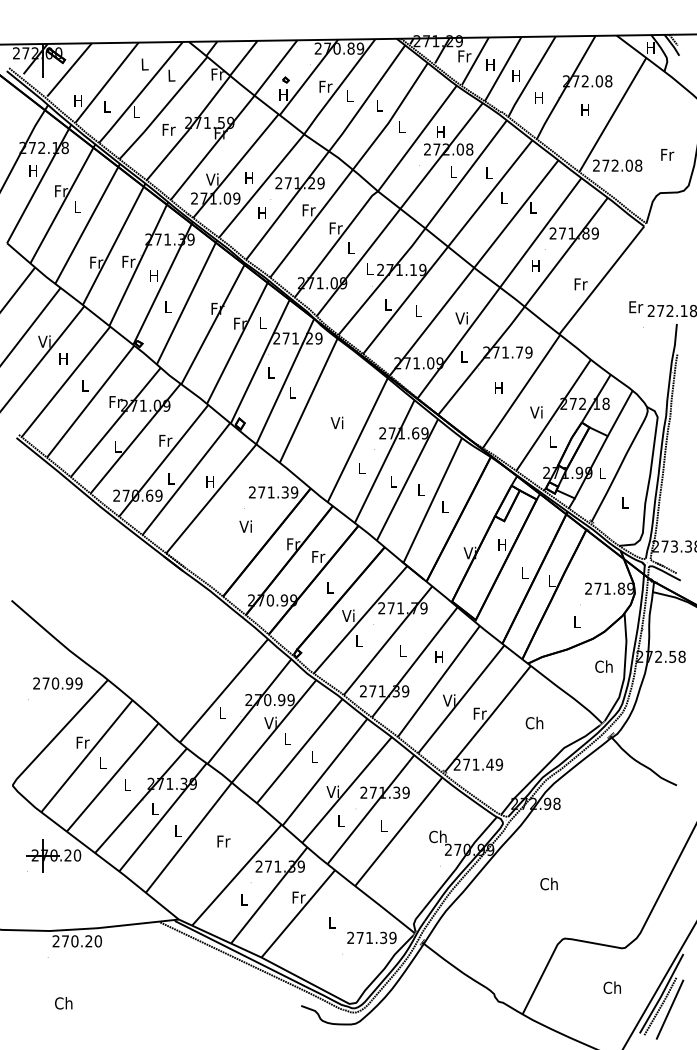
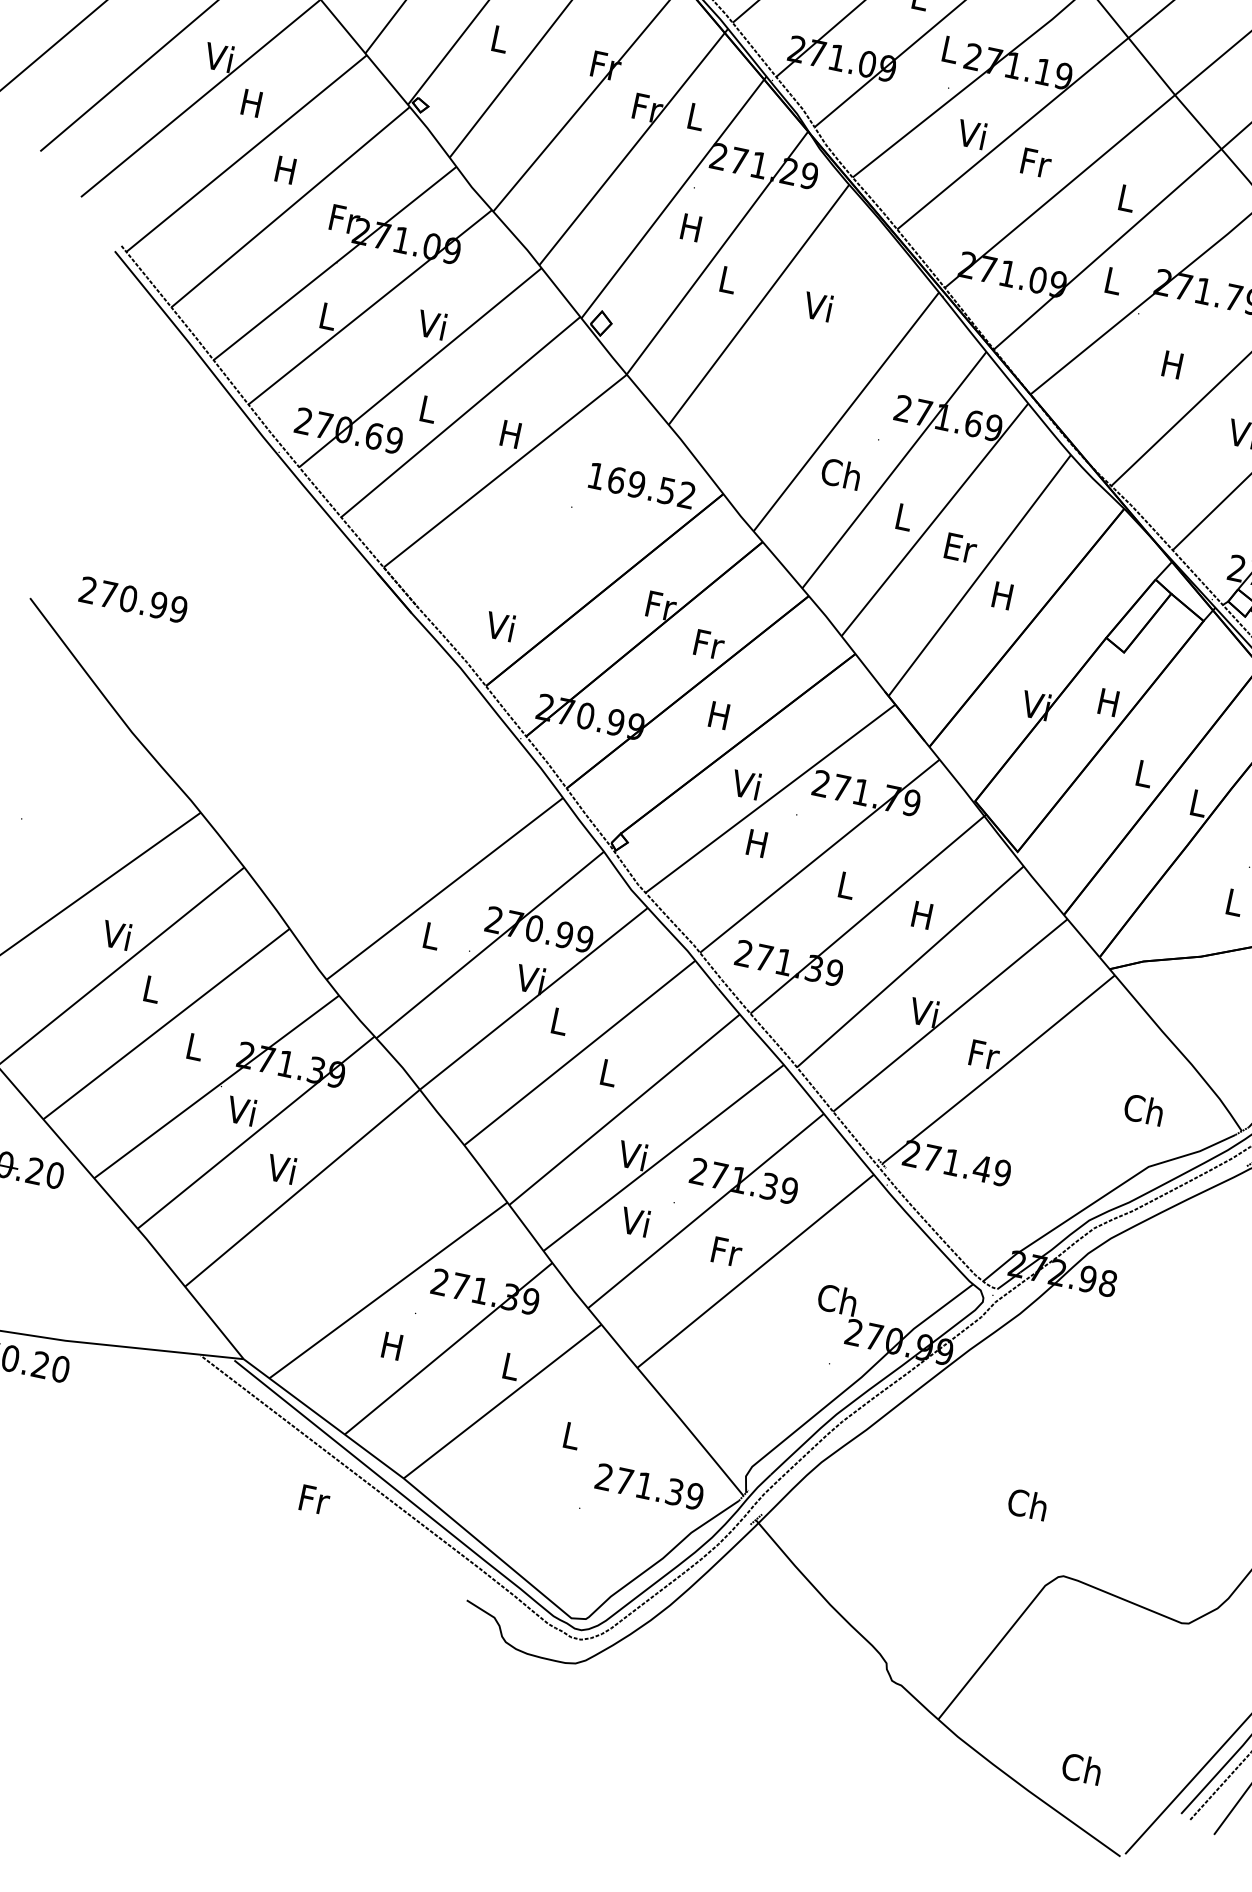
text: (387, 304) -> (972, 134), L -> Vi
text: (418, 311) -> (1035, 163), L -> Fr
text: (461, 318) -> (1124, 197), Vi -> L
text: (270, 372) -> (689, 226), L -> H
text: (84, 385) -> (284, 169), L -> H
text: (336, 422) -> (816, 305), moved
text: (165, 440) -> (433, 324), Fr -> Vi
text: (360, 468) -> (839, 473), L -> Ch
text: (421, 489) -> (960, 546), L -> Er
text: (273, 492) -> (641, 485), 271.39 -> 169.52
text: (444, 506) -> (1002, 593), L -> H
text: (245, 526) -> (499, 626), moved
text: (329, 587) -> (718, 715), L -> H
text: (358, 640) -> (756, 842), L -> H
text: (57, 683) -> (132, 599), moved
text: (534, 722) -> (1144, 1108), moved
text: (82, 742) -> (117, 935), Fr -> Vi
text: (154, 808) -> (242, 1109), L -> Vi
text: (340, 821) -> (635, 1222), L -> Vi
text: (383, 825) -> (725, 1250), L -> Fr
text: (177, 831) -> (280, 1169), L -> Vi
text: (223, 841) -> (313, 1499), moved
text: (548, 883) -> (1026, 1503), moved
text: (298, 897) -> (510, 1366), Fr -> L
text: (243, 899) -> (391, 1345), L -> H
text: (611, 987) -> (1080, 1768), moved

